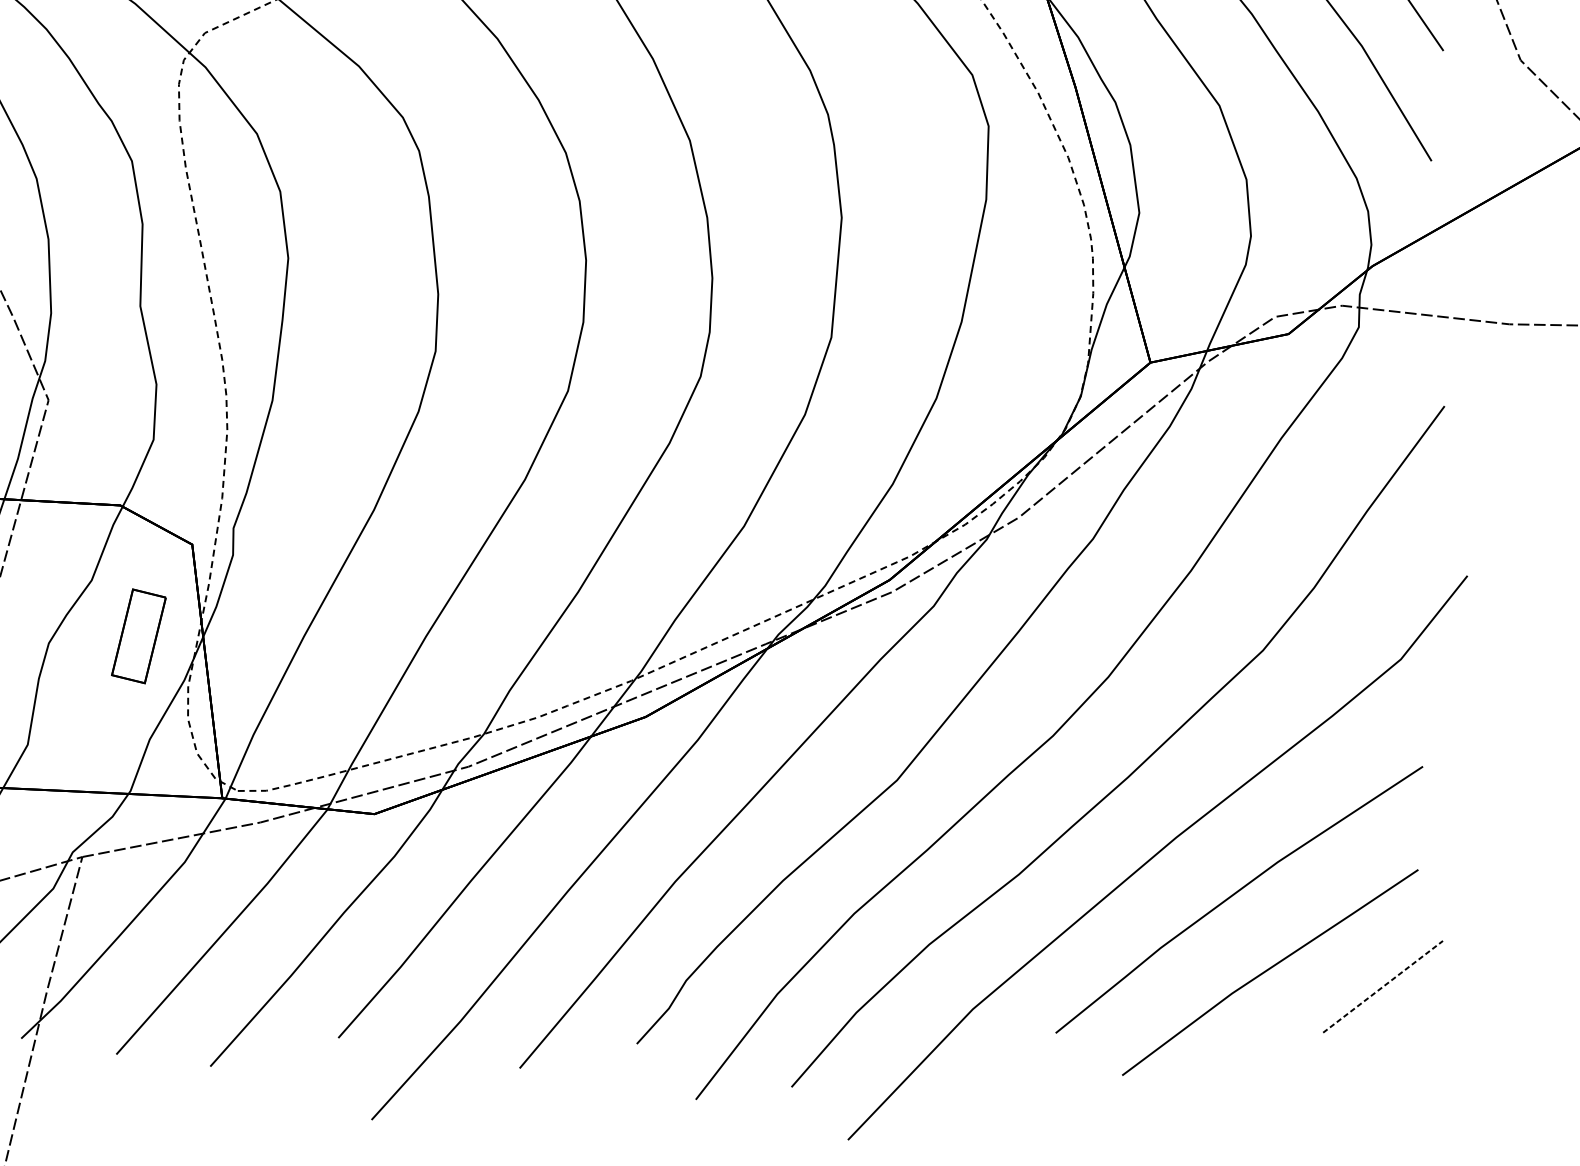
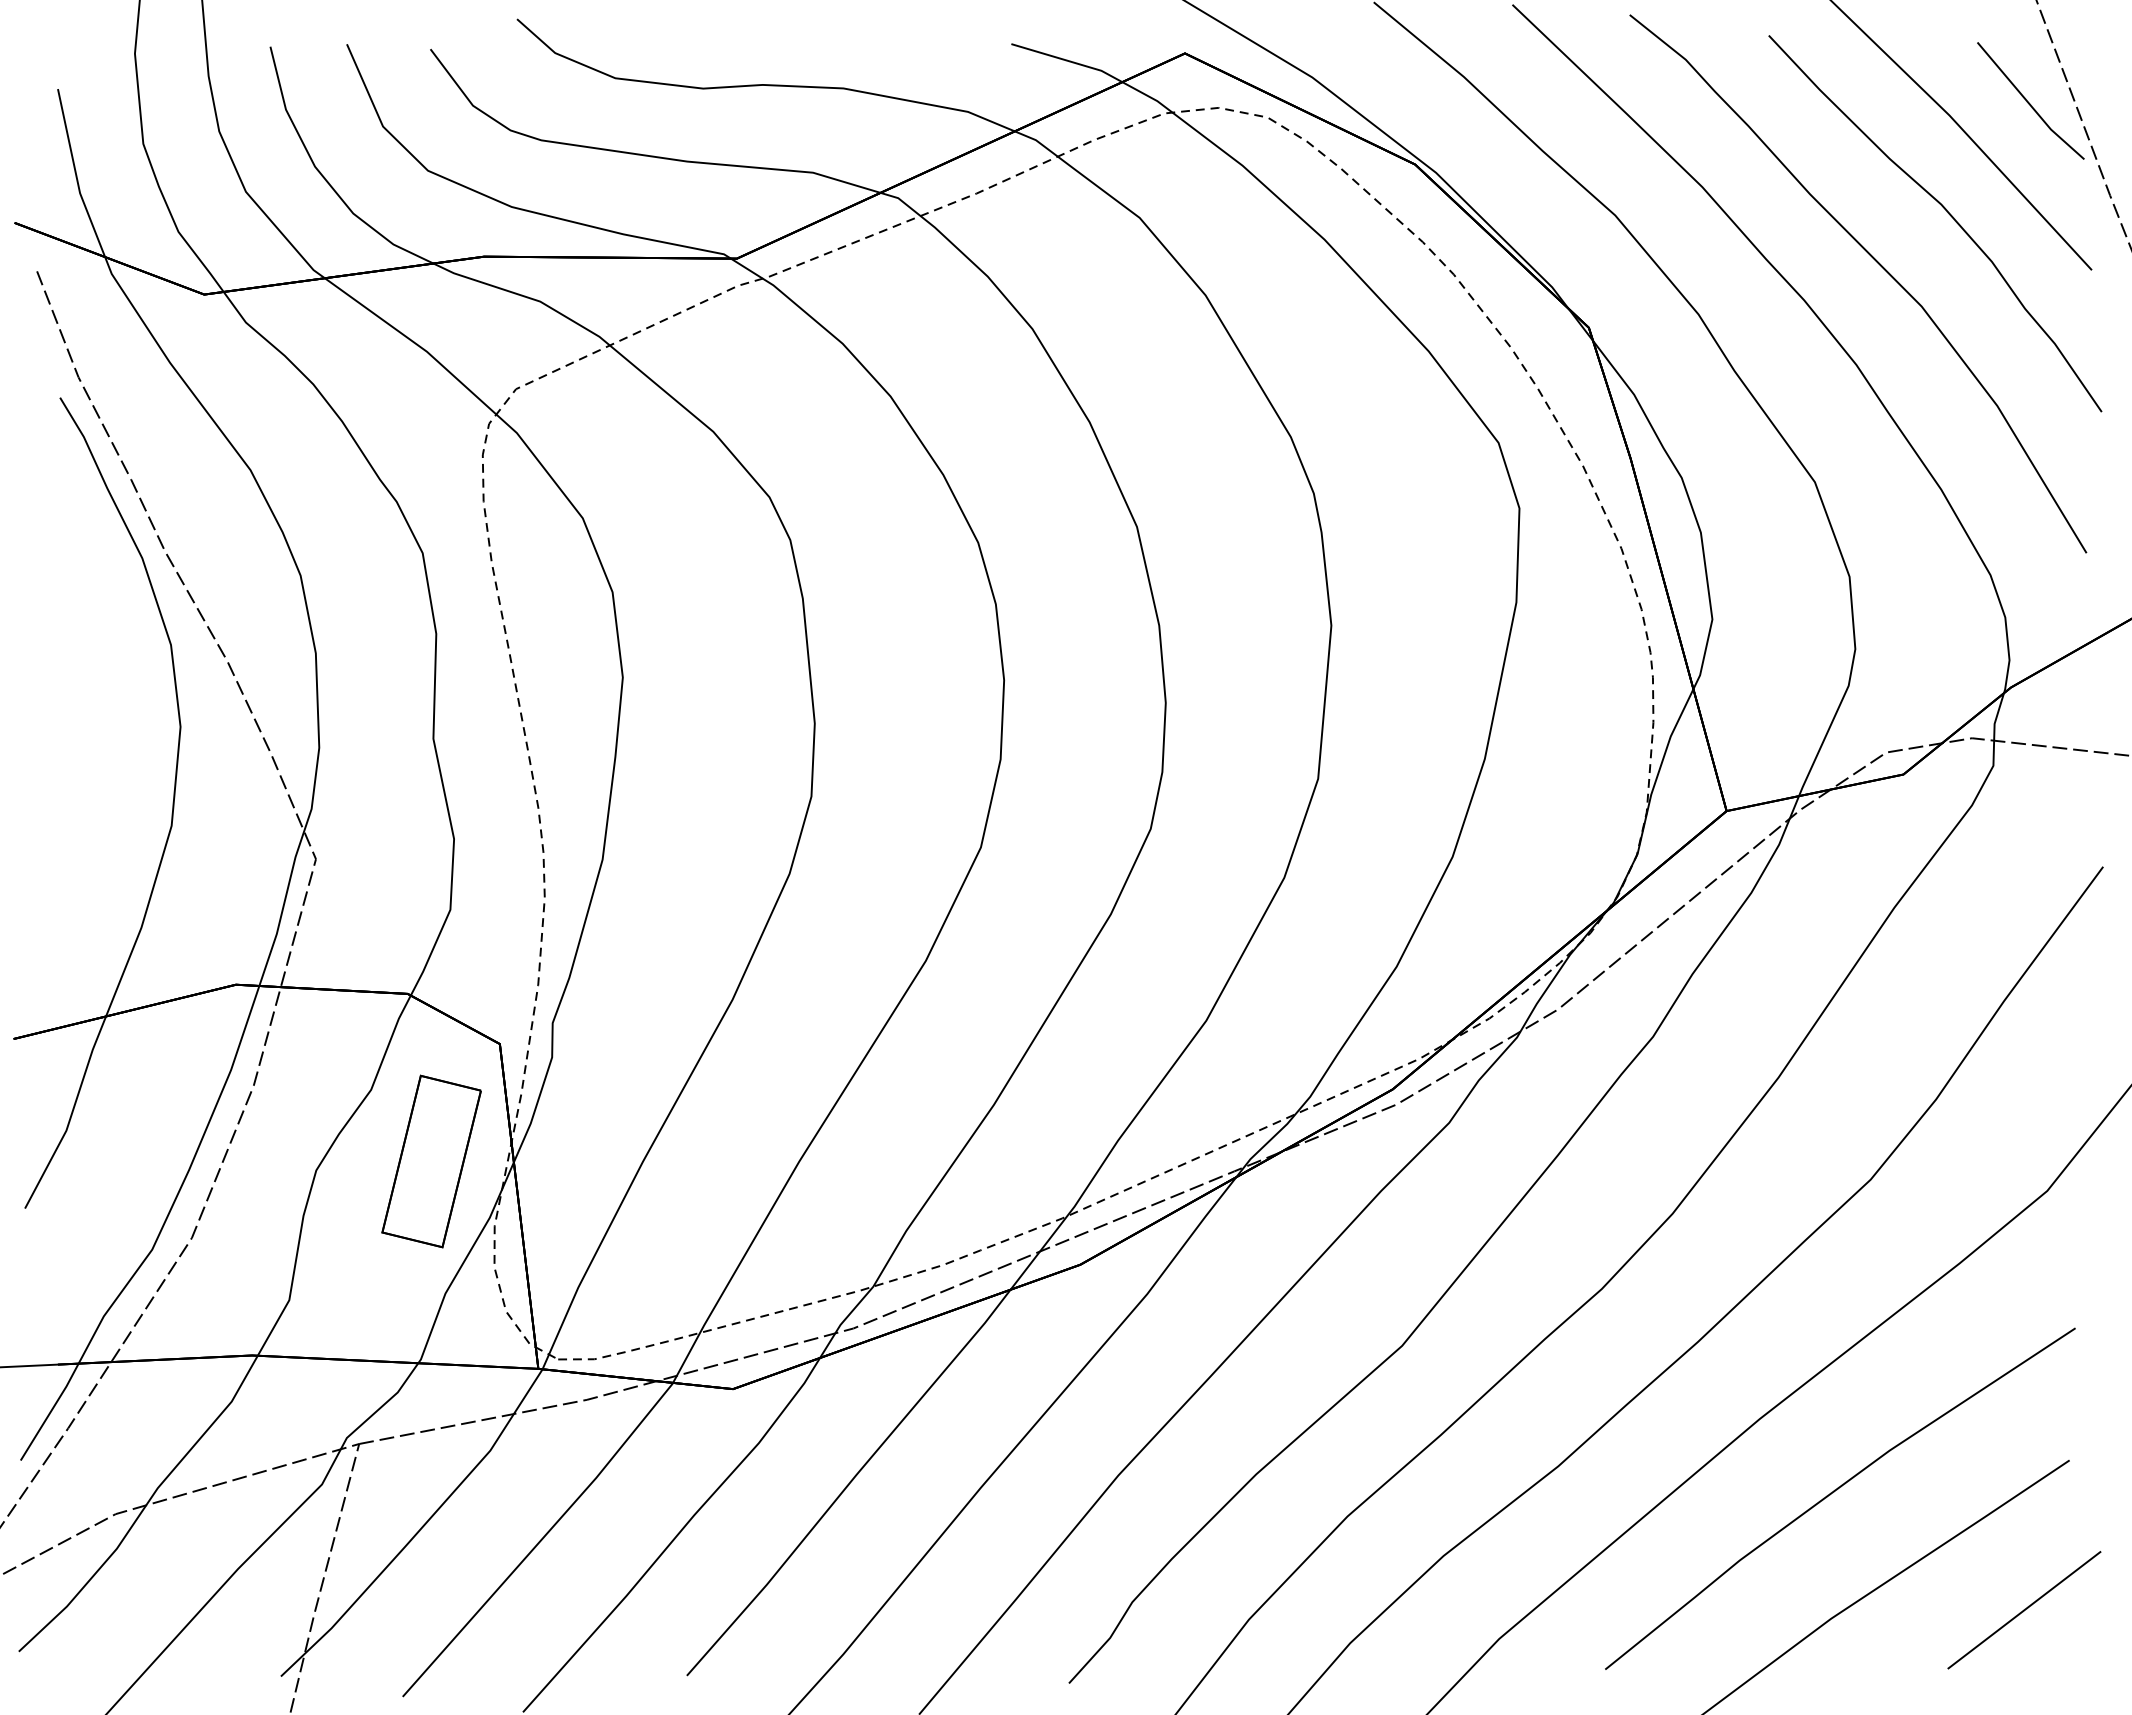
part: (138, 636) -> (431, 1161), size x1.43
line: (1383, 987) -> (2024, 1610), dashed -> solid

